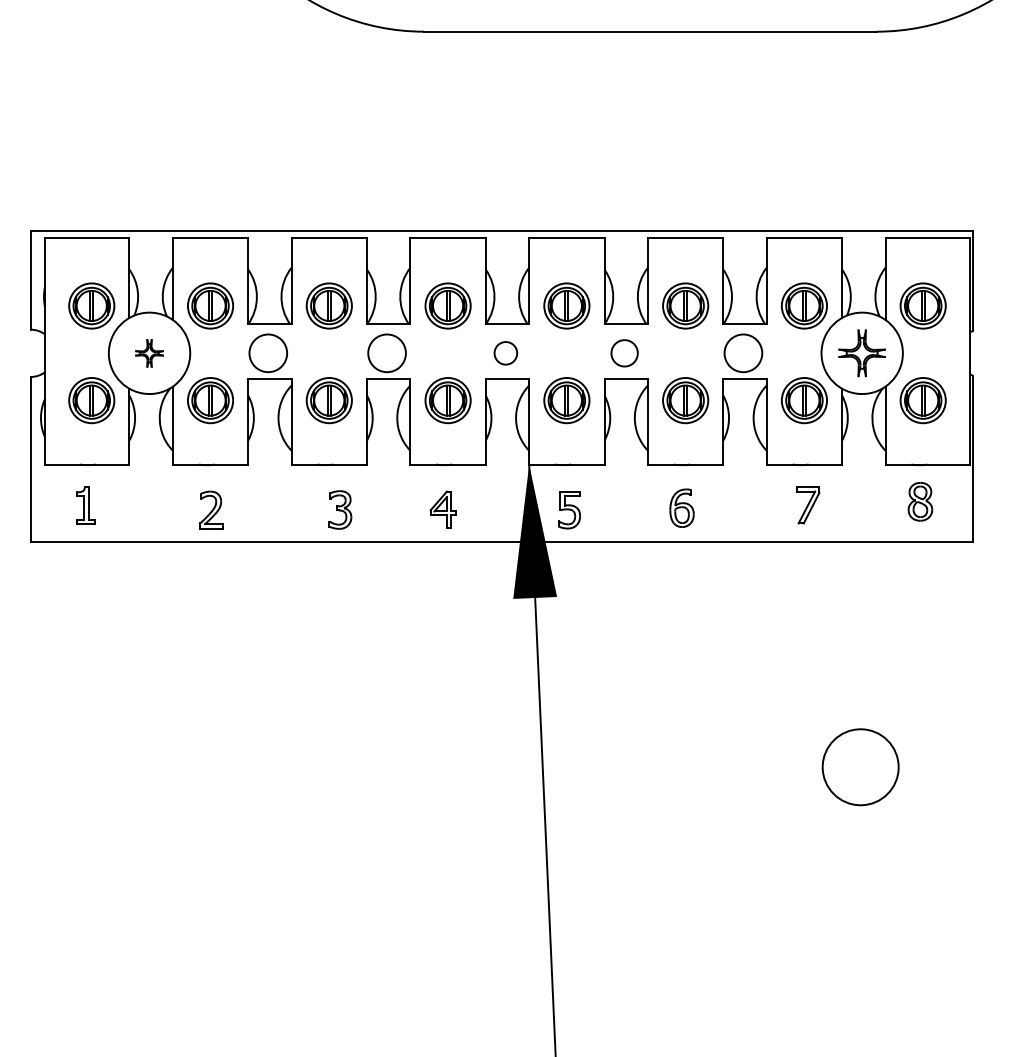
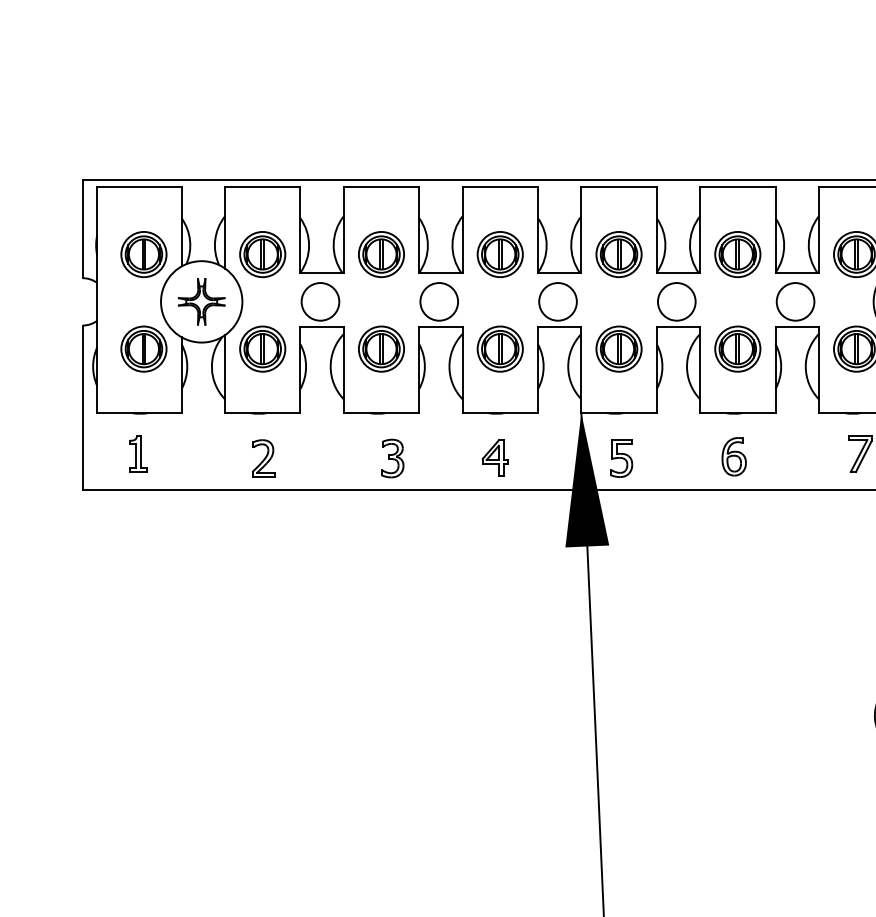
part: (149, 353) -> (201, 302), size x1.67
circle: (505, 353) -> (557, 302), size x1.67
circle: (624, 353) -> (676, 302), size x1.43

